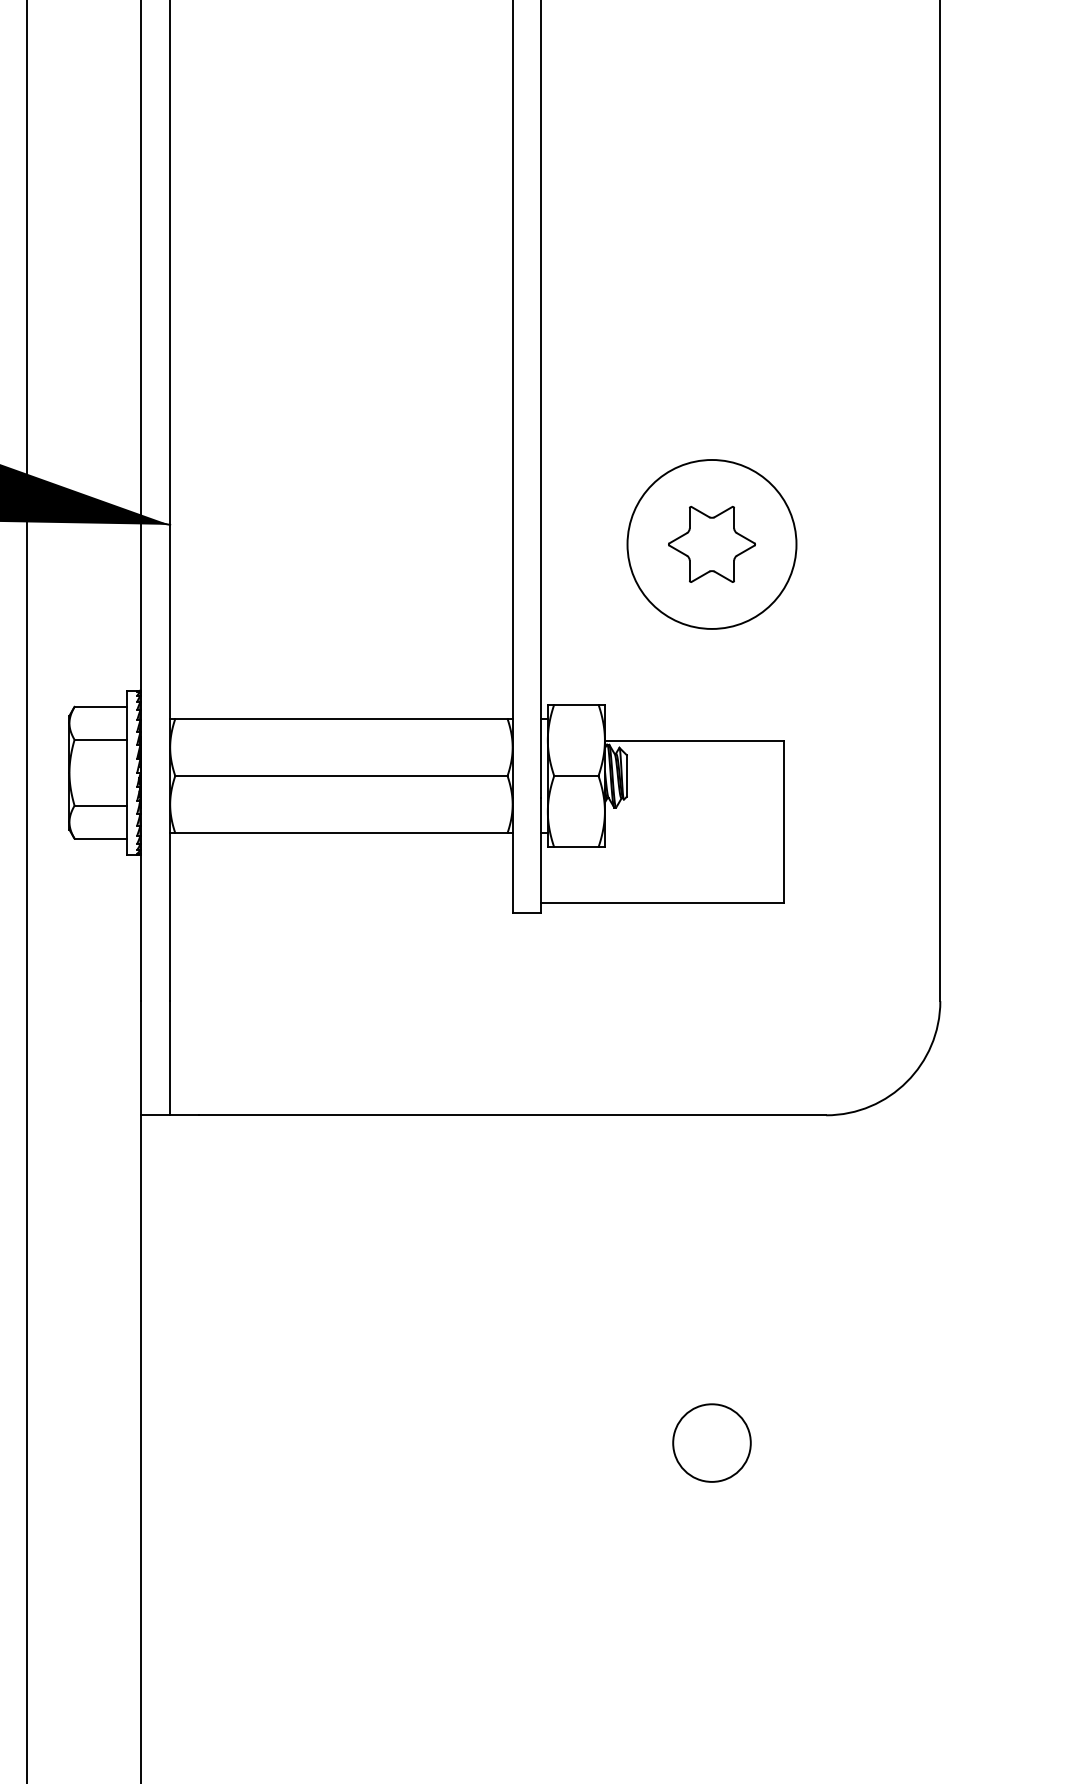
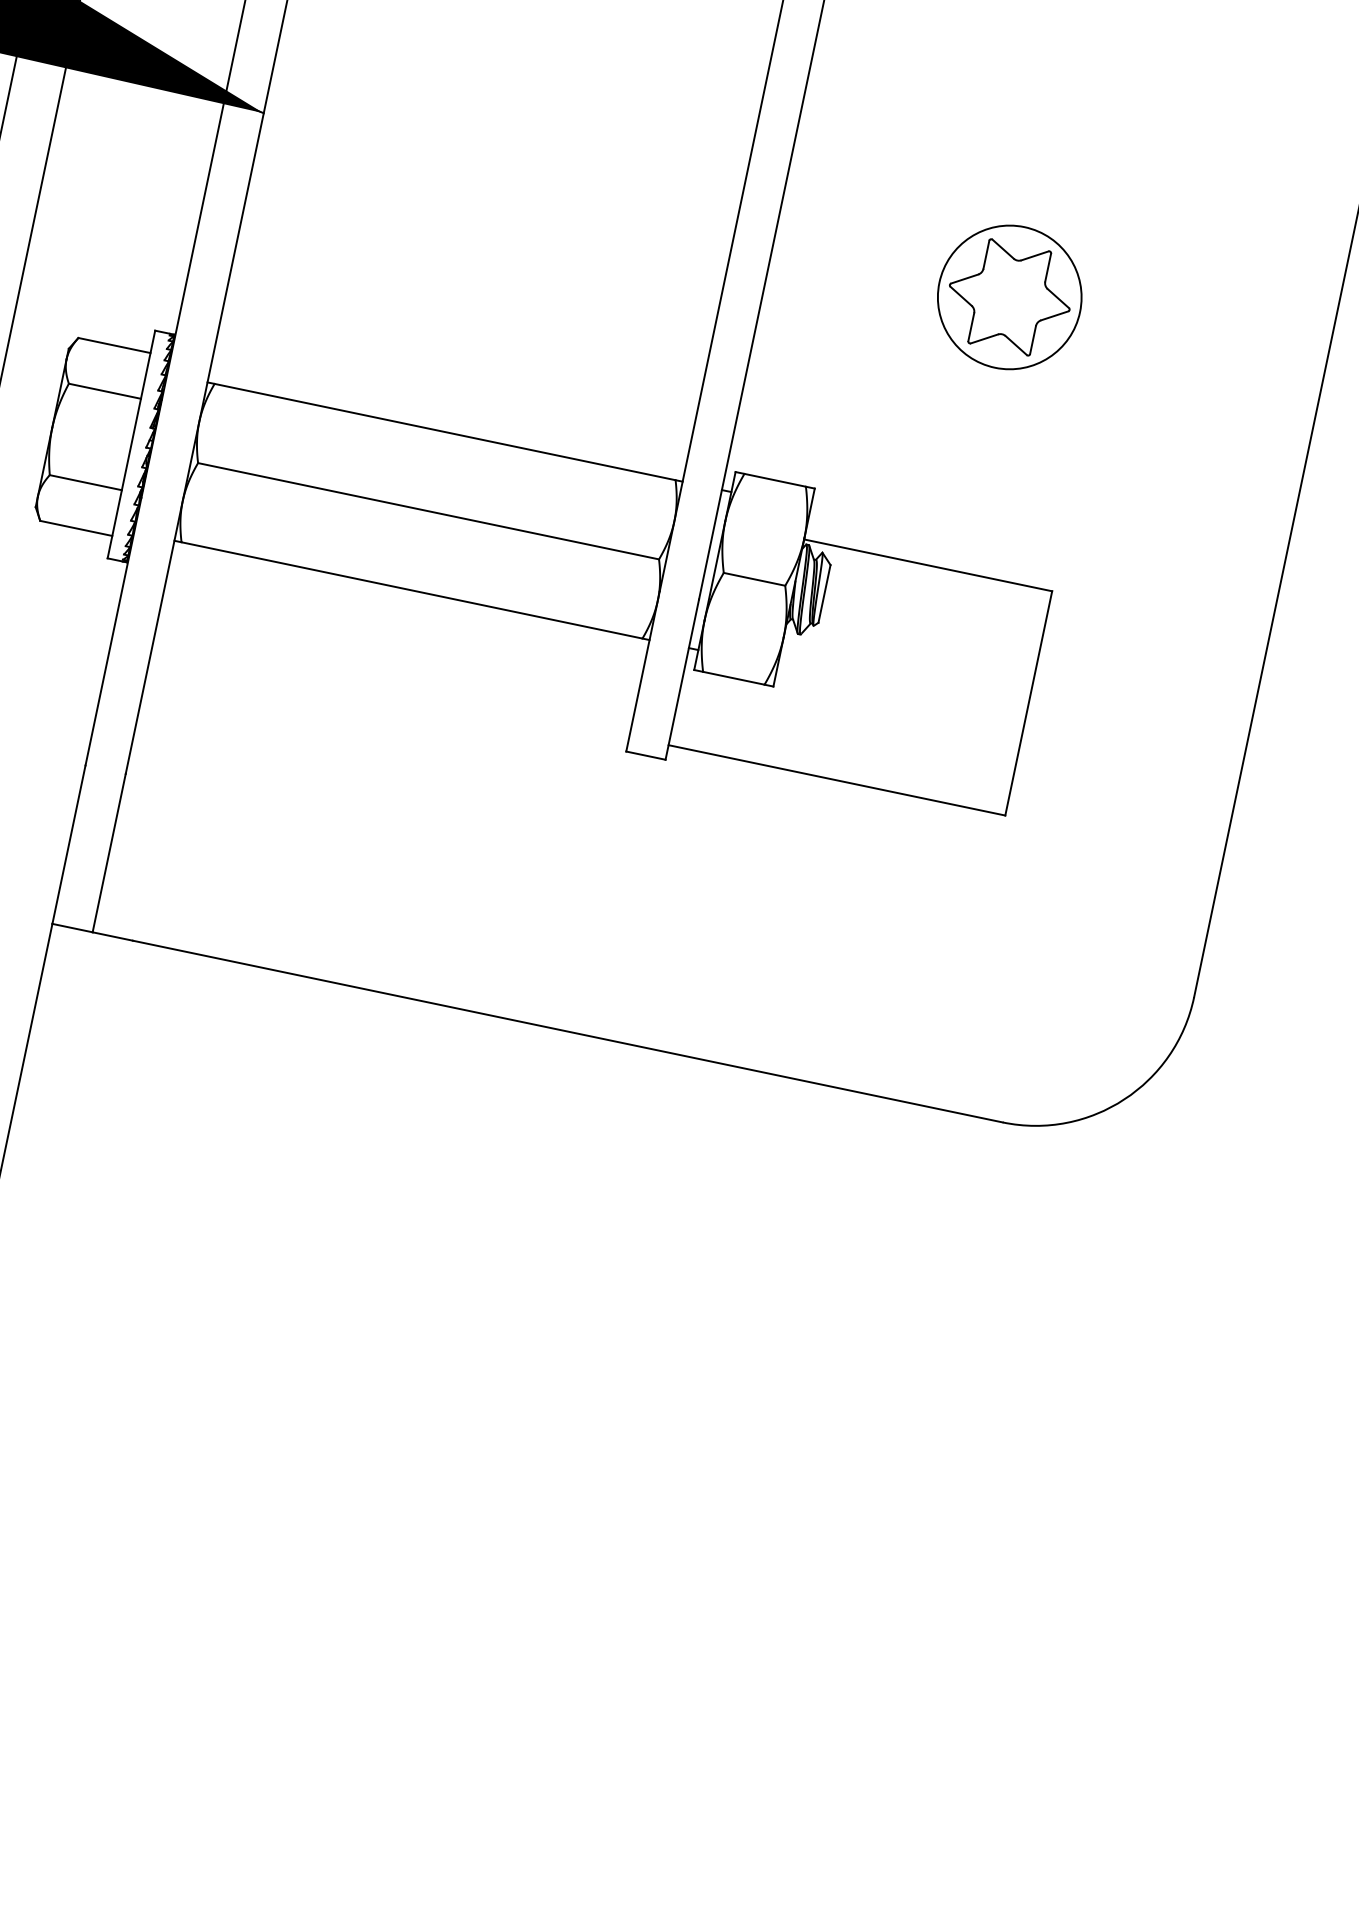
circle: (711, 544) -> (1009, 297), size x0.6
circle: (711, 1442) -> (748, 1543), removed

